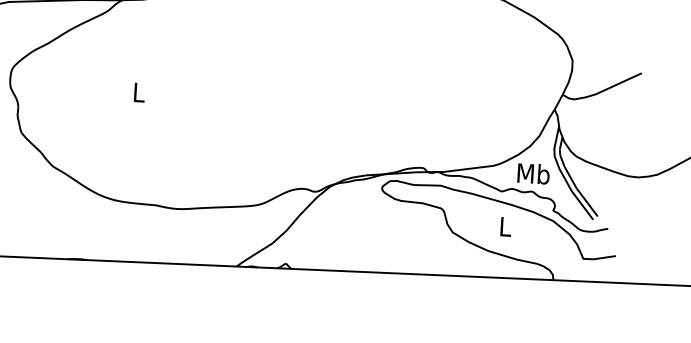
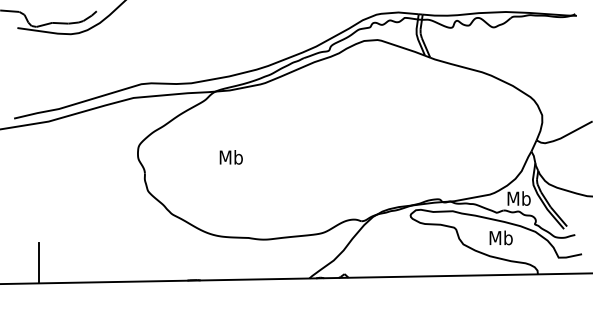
text: (137, 92) -> (230, 157), L -> Mb
text: (504, 226) -> (500, 237), L -> Mb

